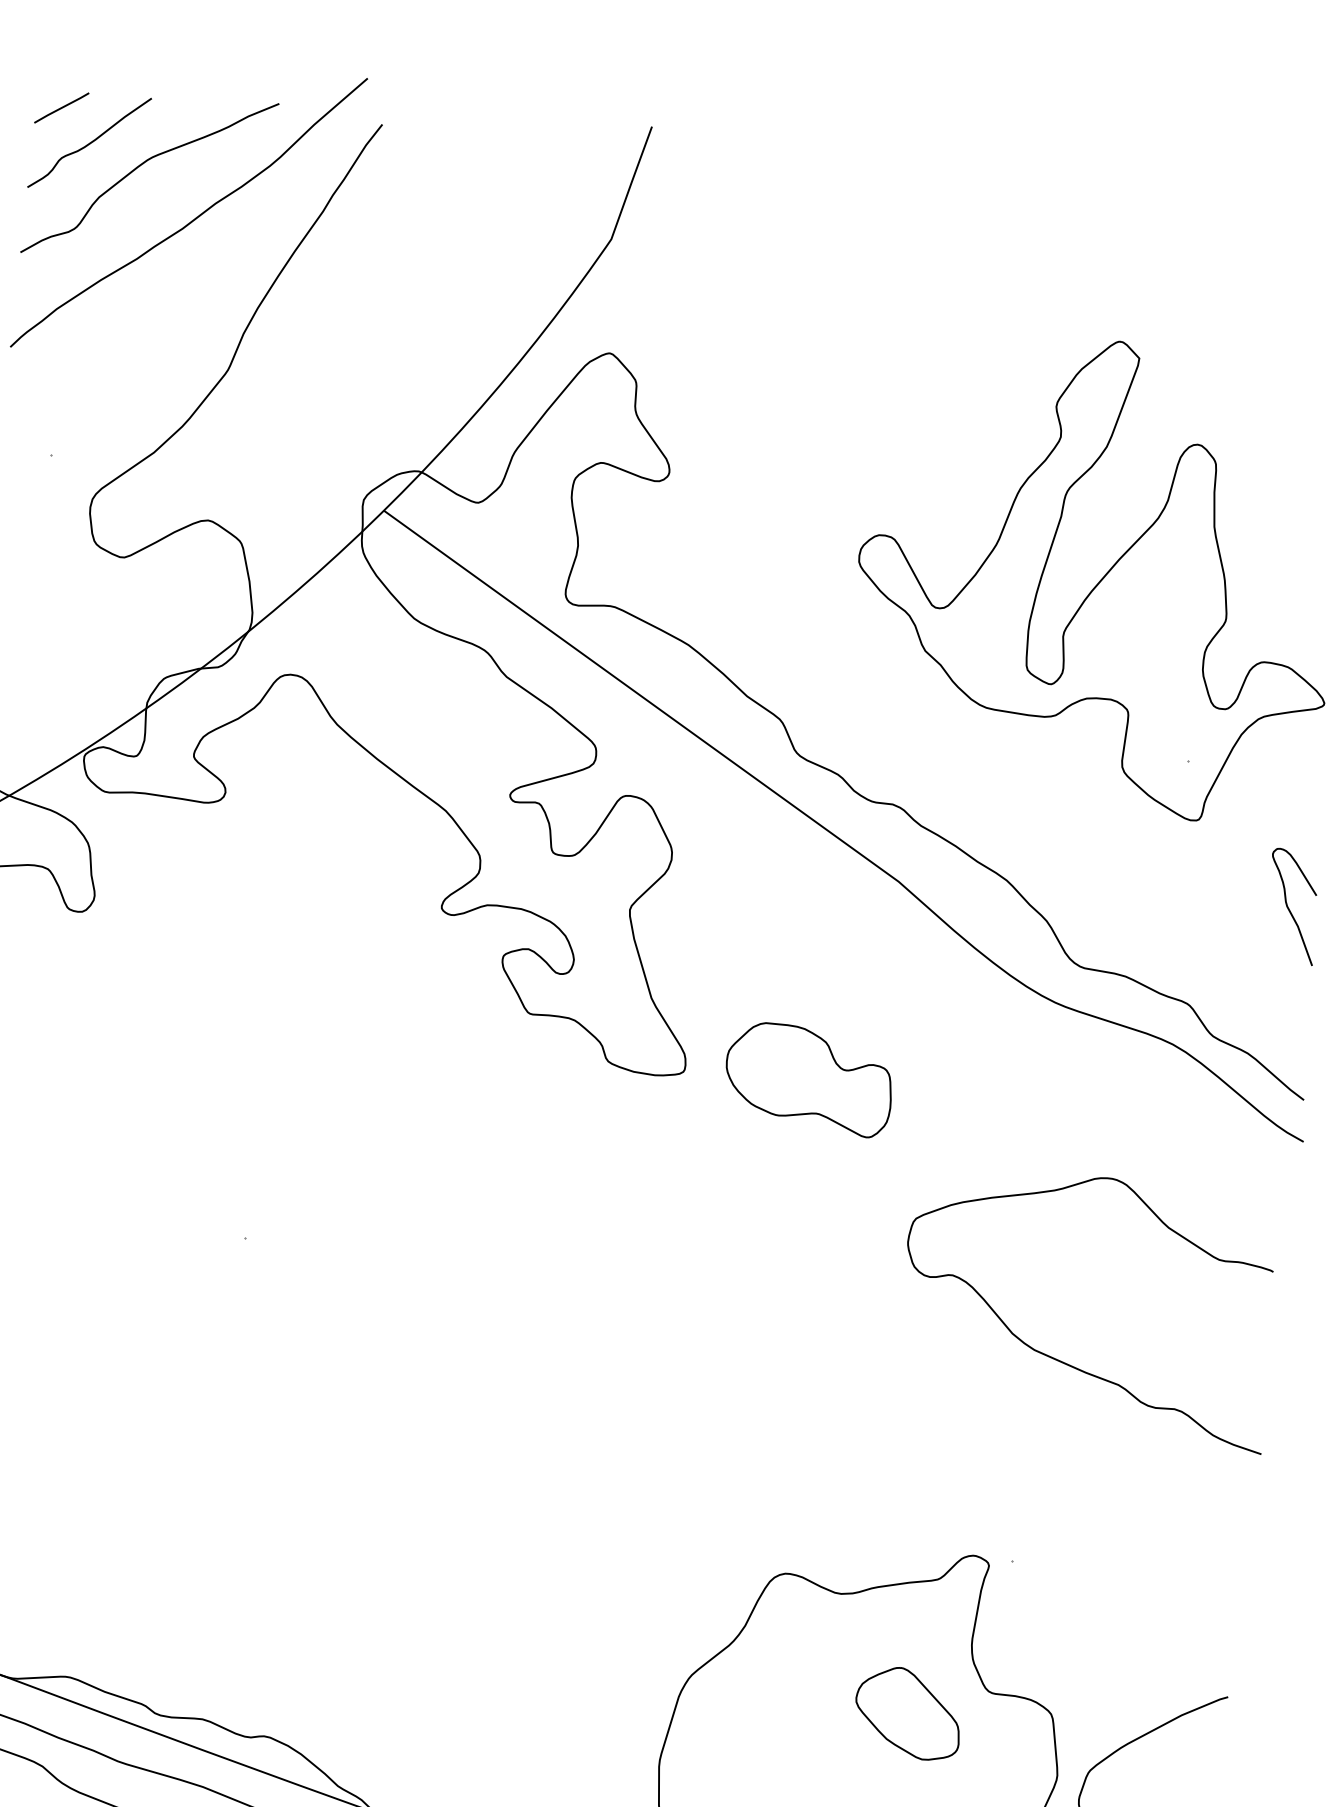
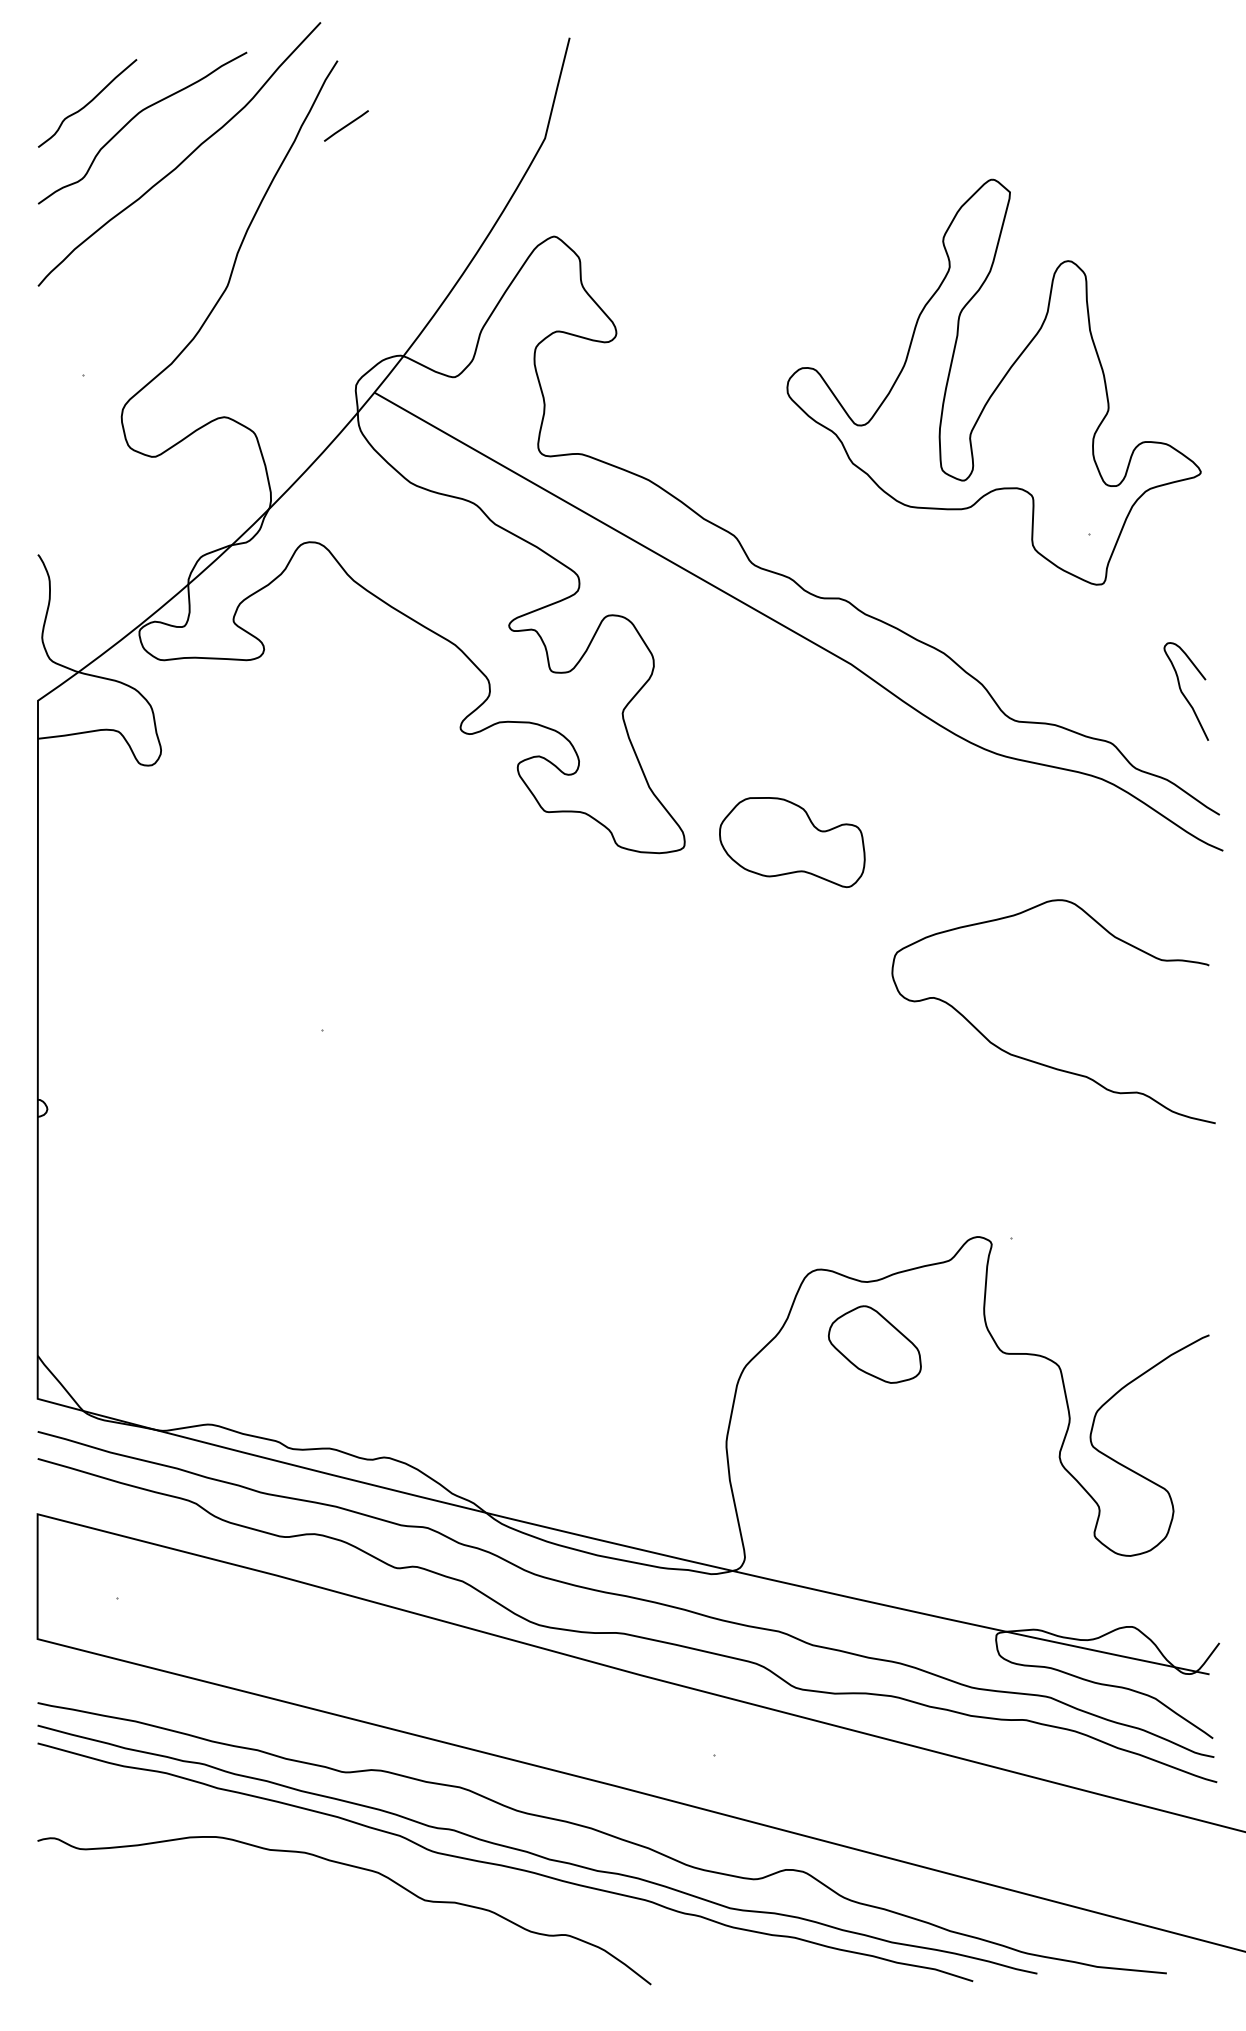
line: (61, 107) -> (346, 125), moved
curve: (1289, 907) -> (1183, 692), moved
part: (907, 1713) -> (874, 1344), moved

